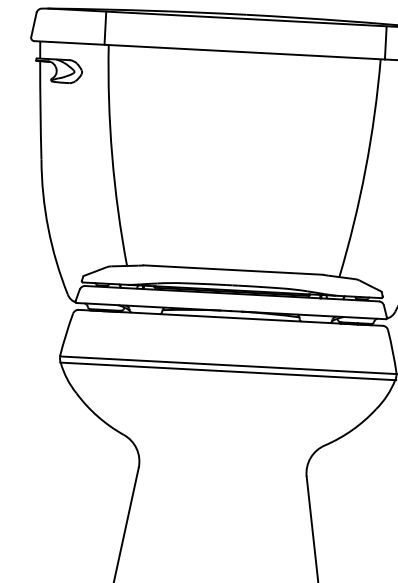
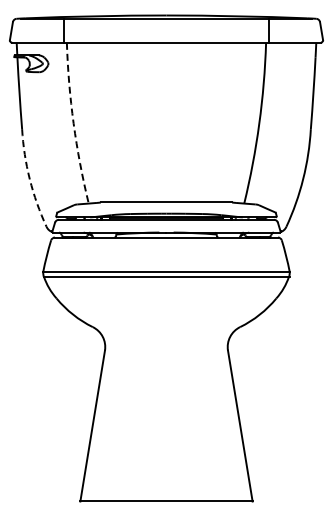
arc: (112, 155) -> (73, 123), solid -> dashed
arc: (47, 228) -> (29, 179), solid -> dashed

